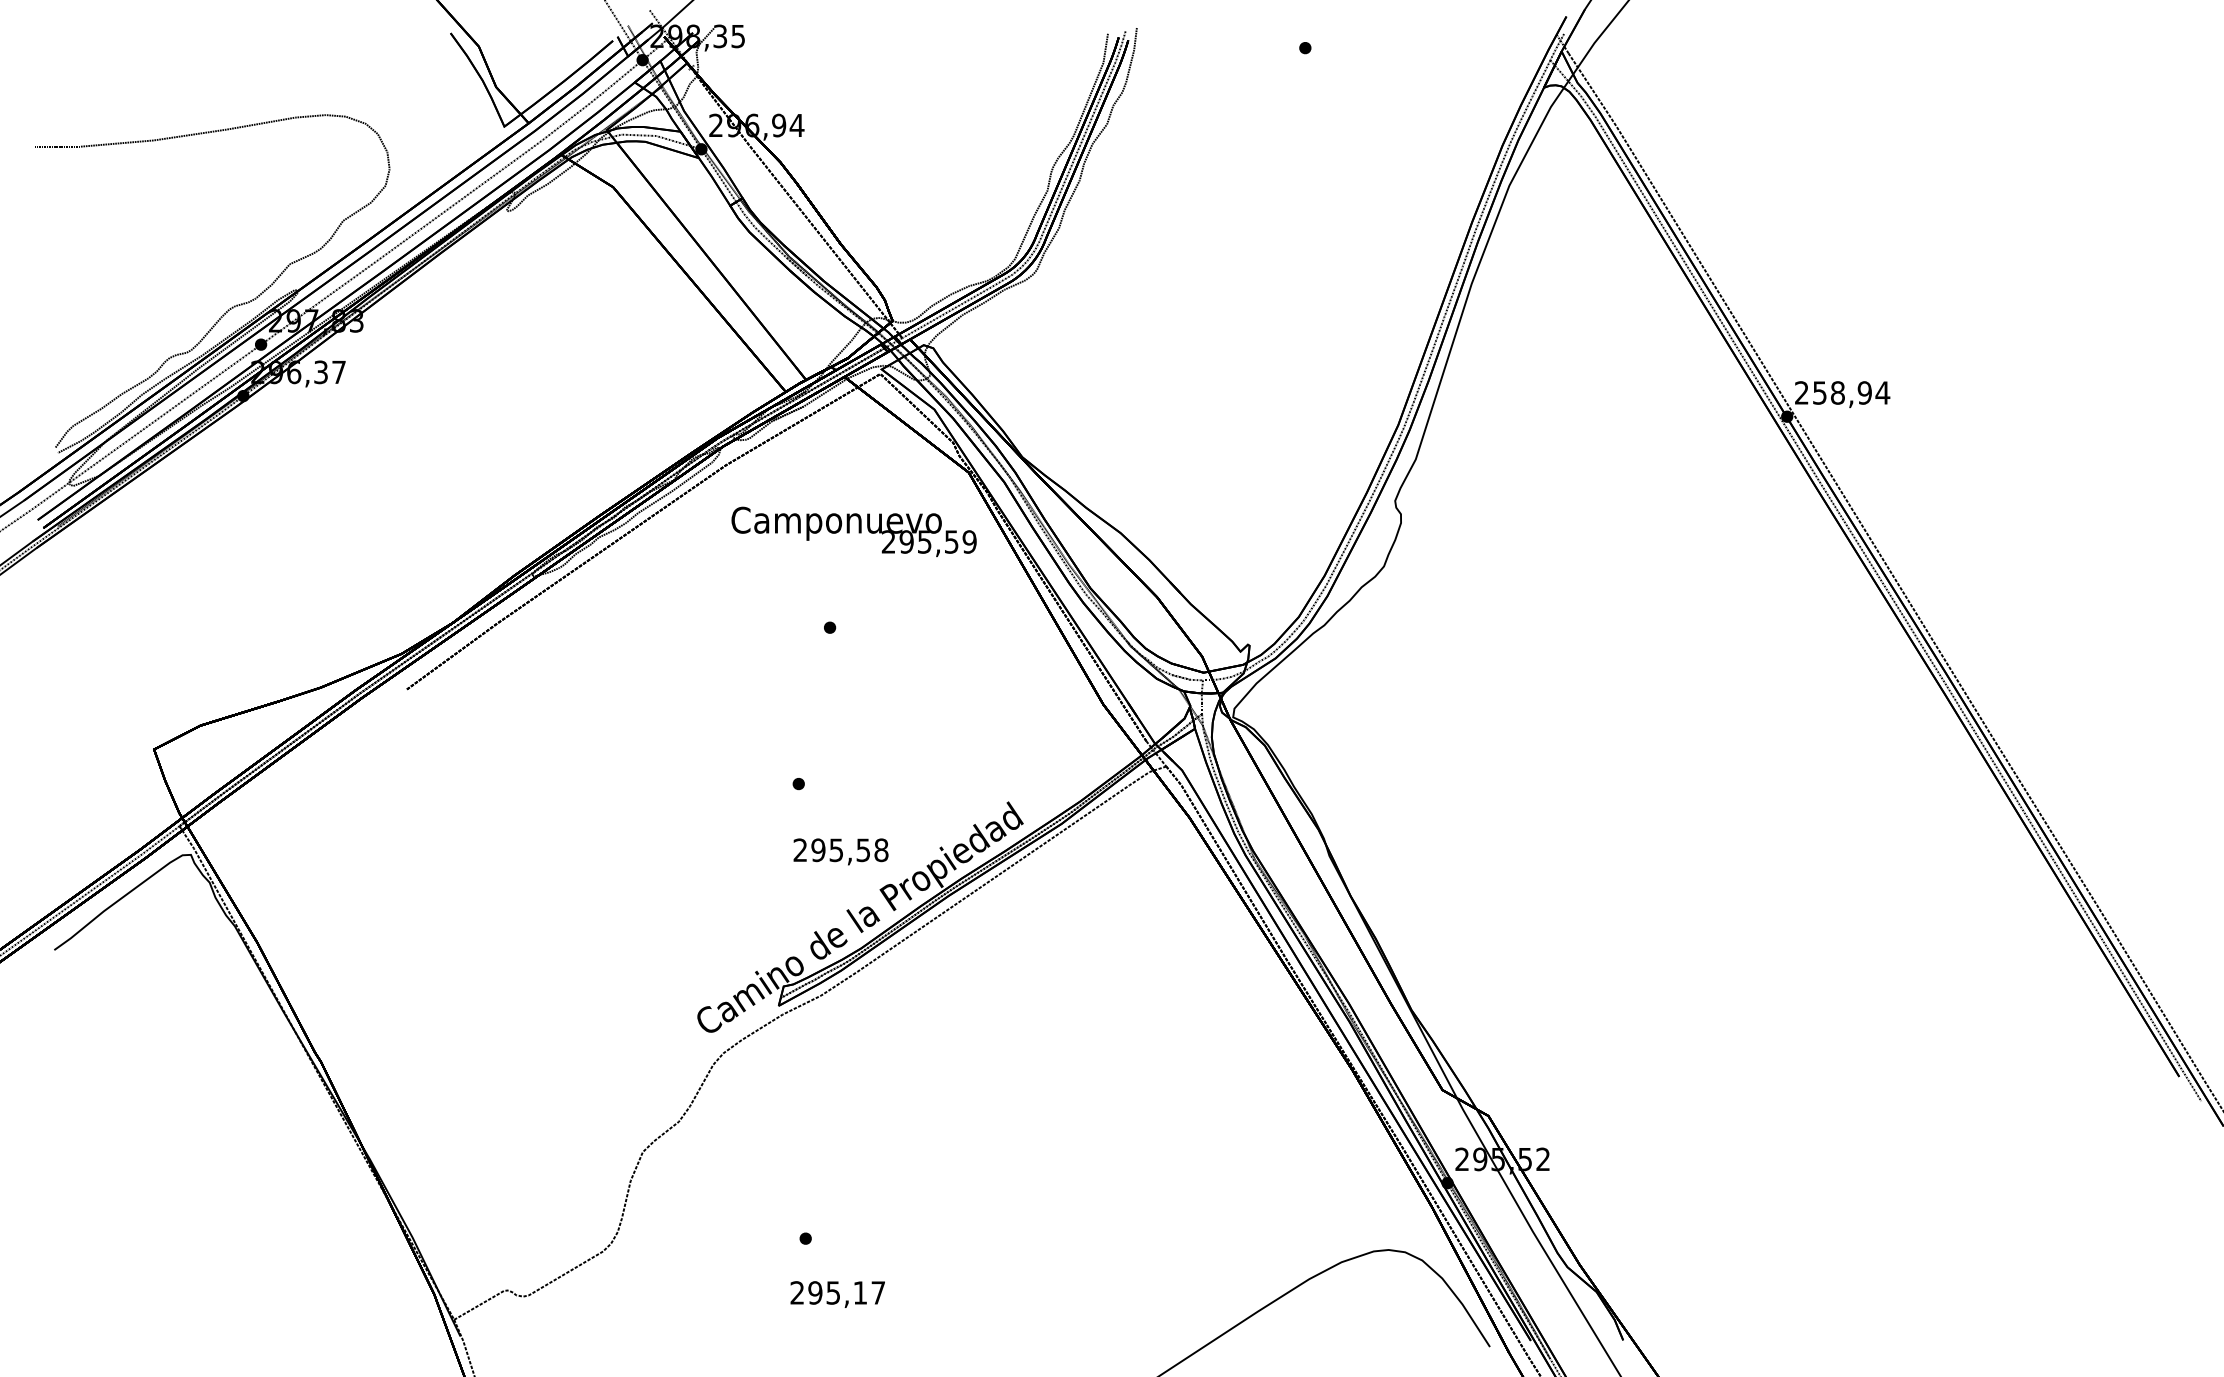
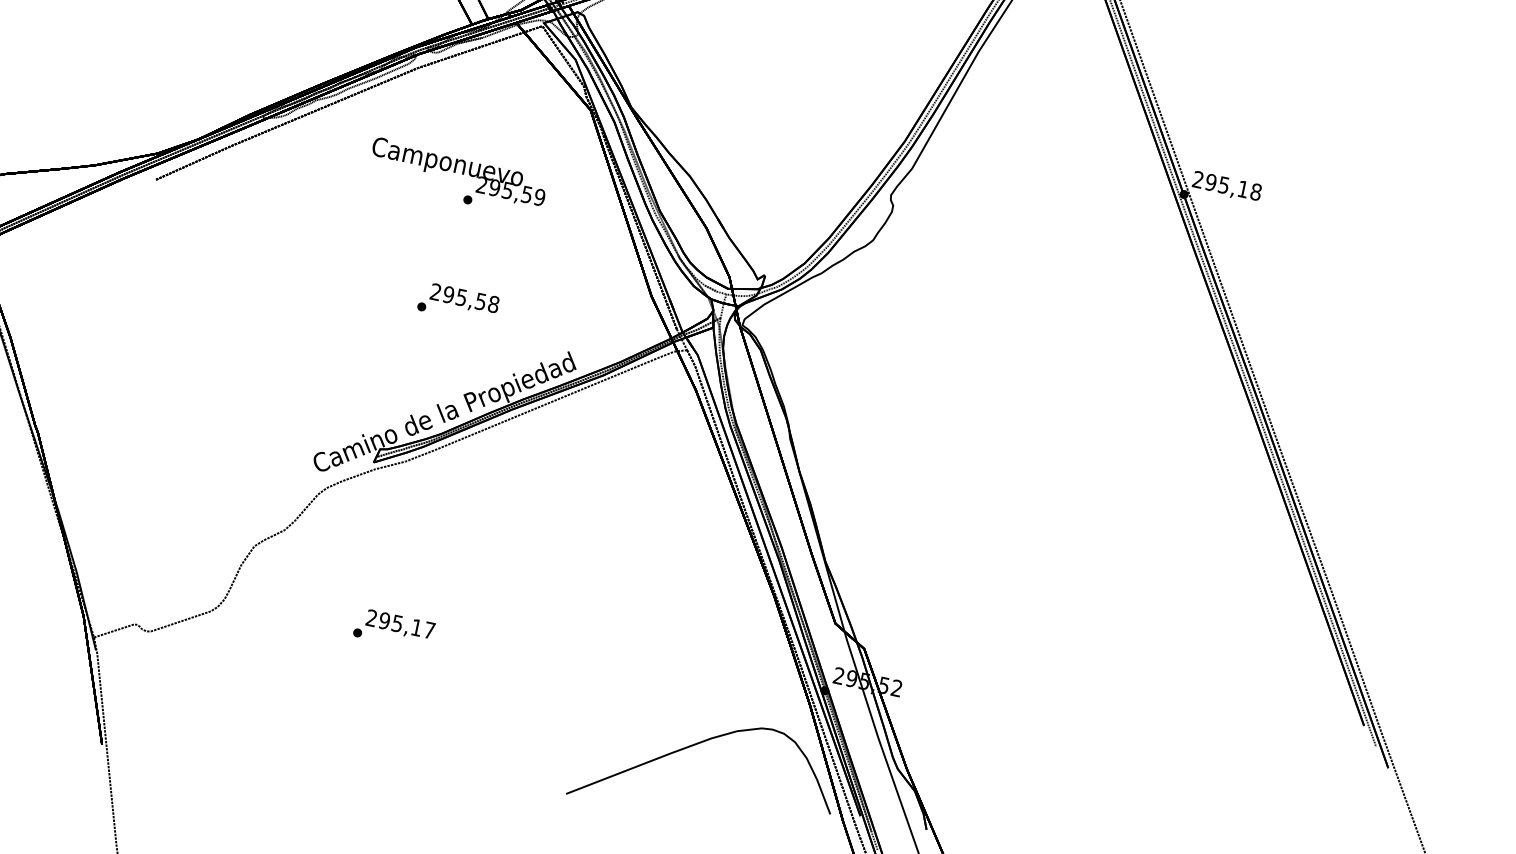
text: (1851, 392) -> (1233, 186), 258,94 -> 295,18
text: (853, 531) -> (458, 172), moved
text: (840, 851) -> (464, 299), moved
text: (837, 1294) -> (400, 625), moved

